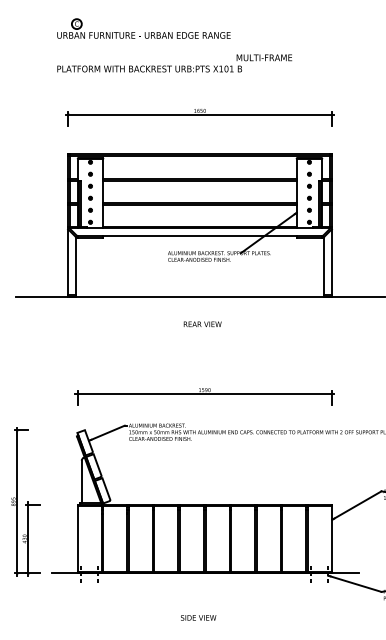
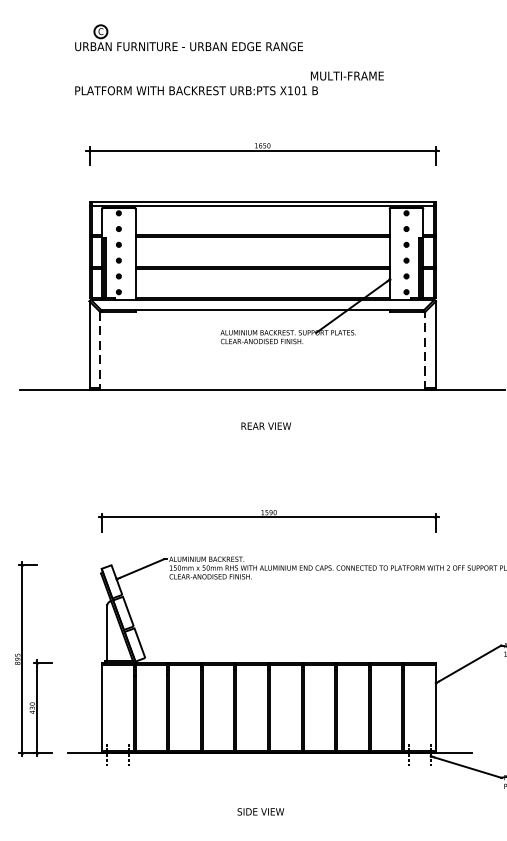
line: (76, 267) -> (100, 351), solid -> dashed
line: (323, 267) -> (424, 351), solid -> dashed

